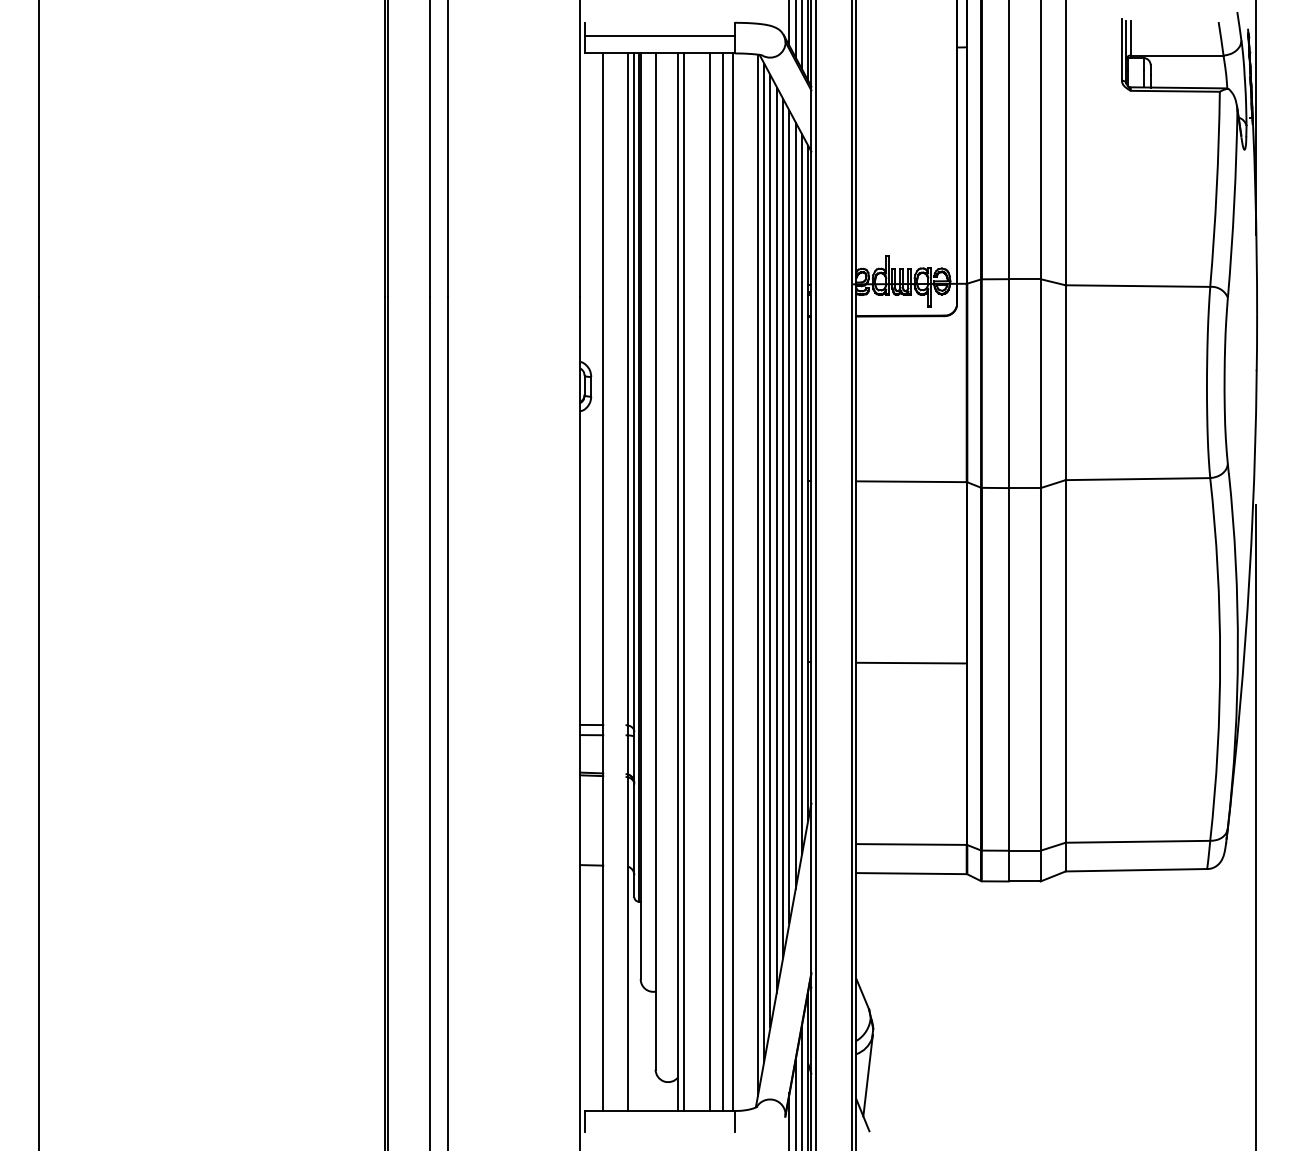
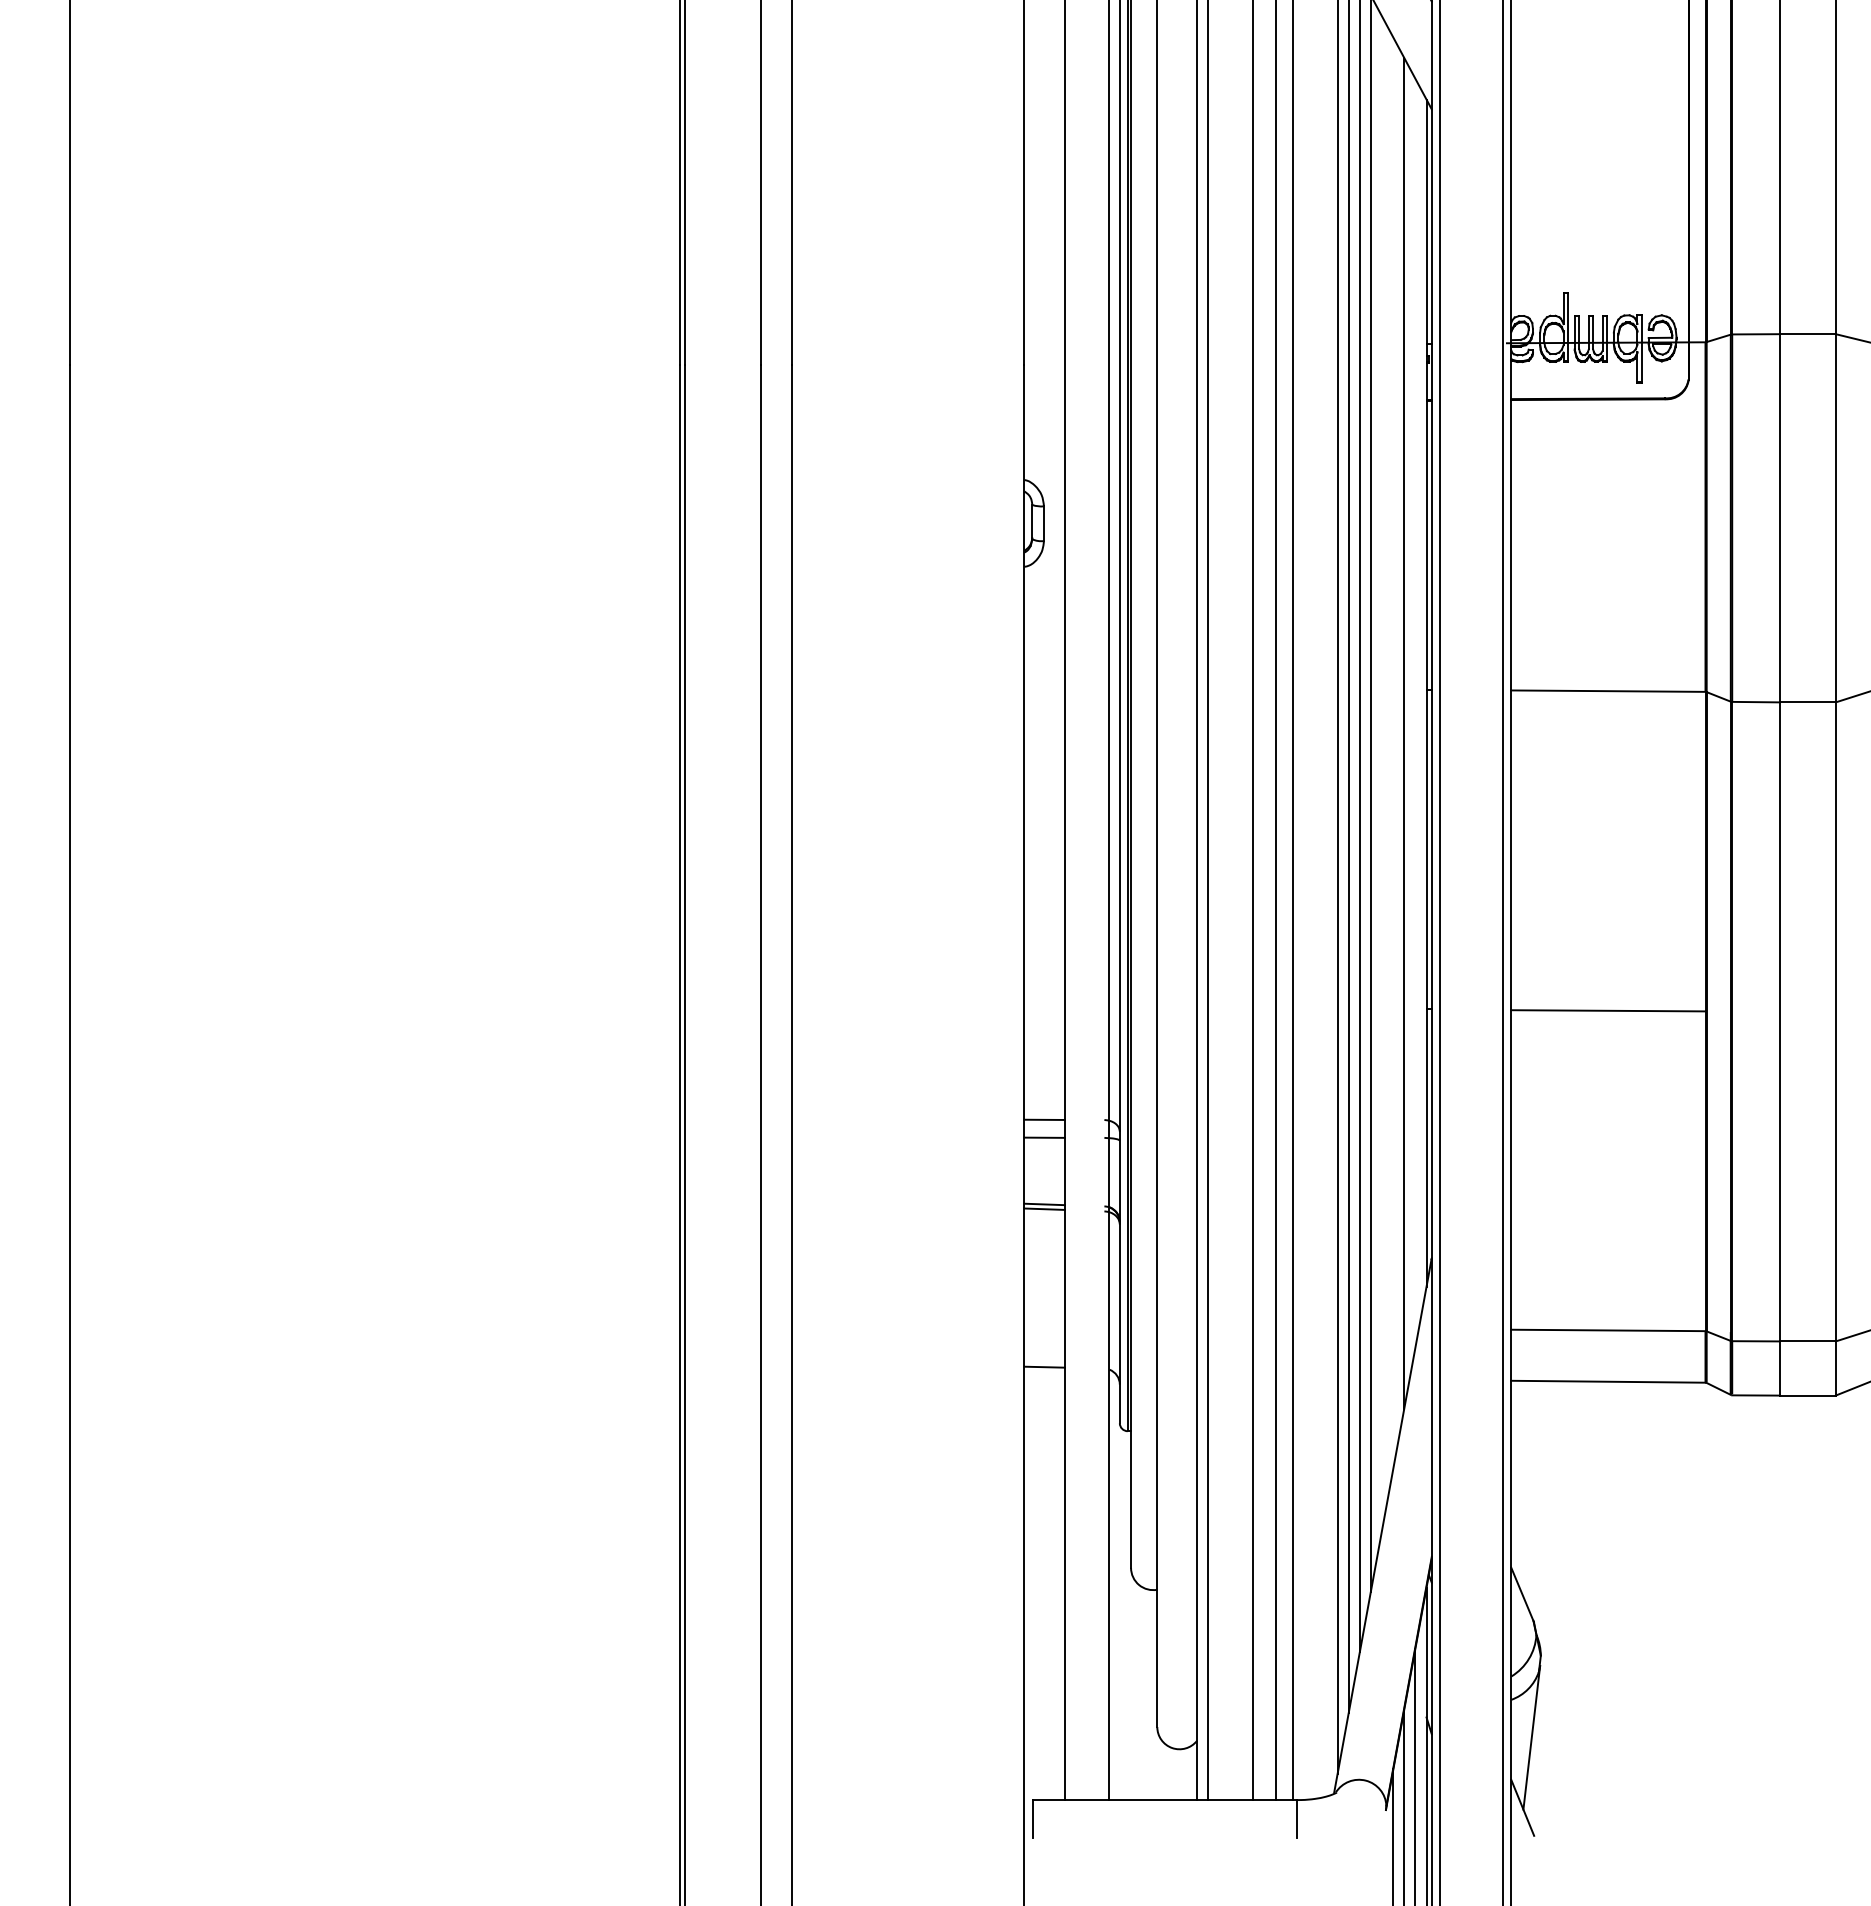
line: (802, 494) -> (1416, 713), removed
line: (789, 516) -> (1393, 752), removed
line: (783, 527) -> (1382, 771), removed

